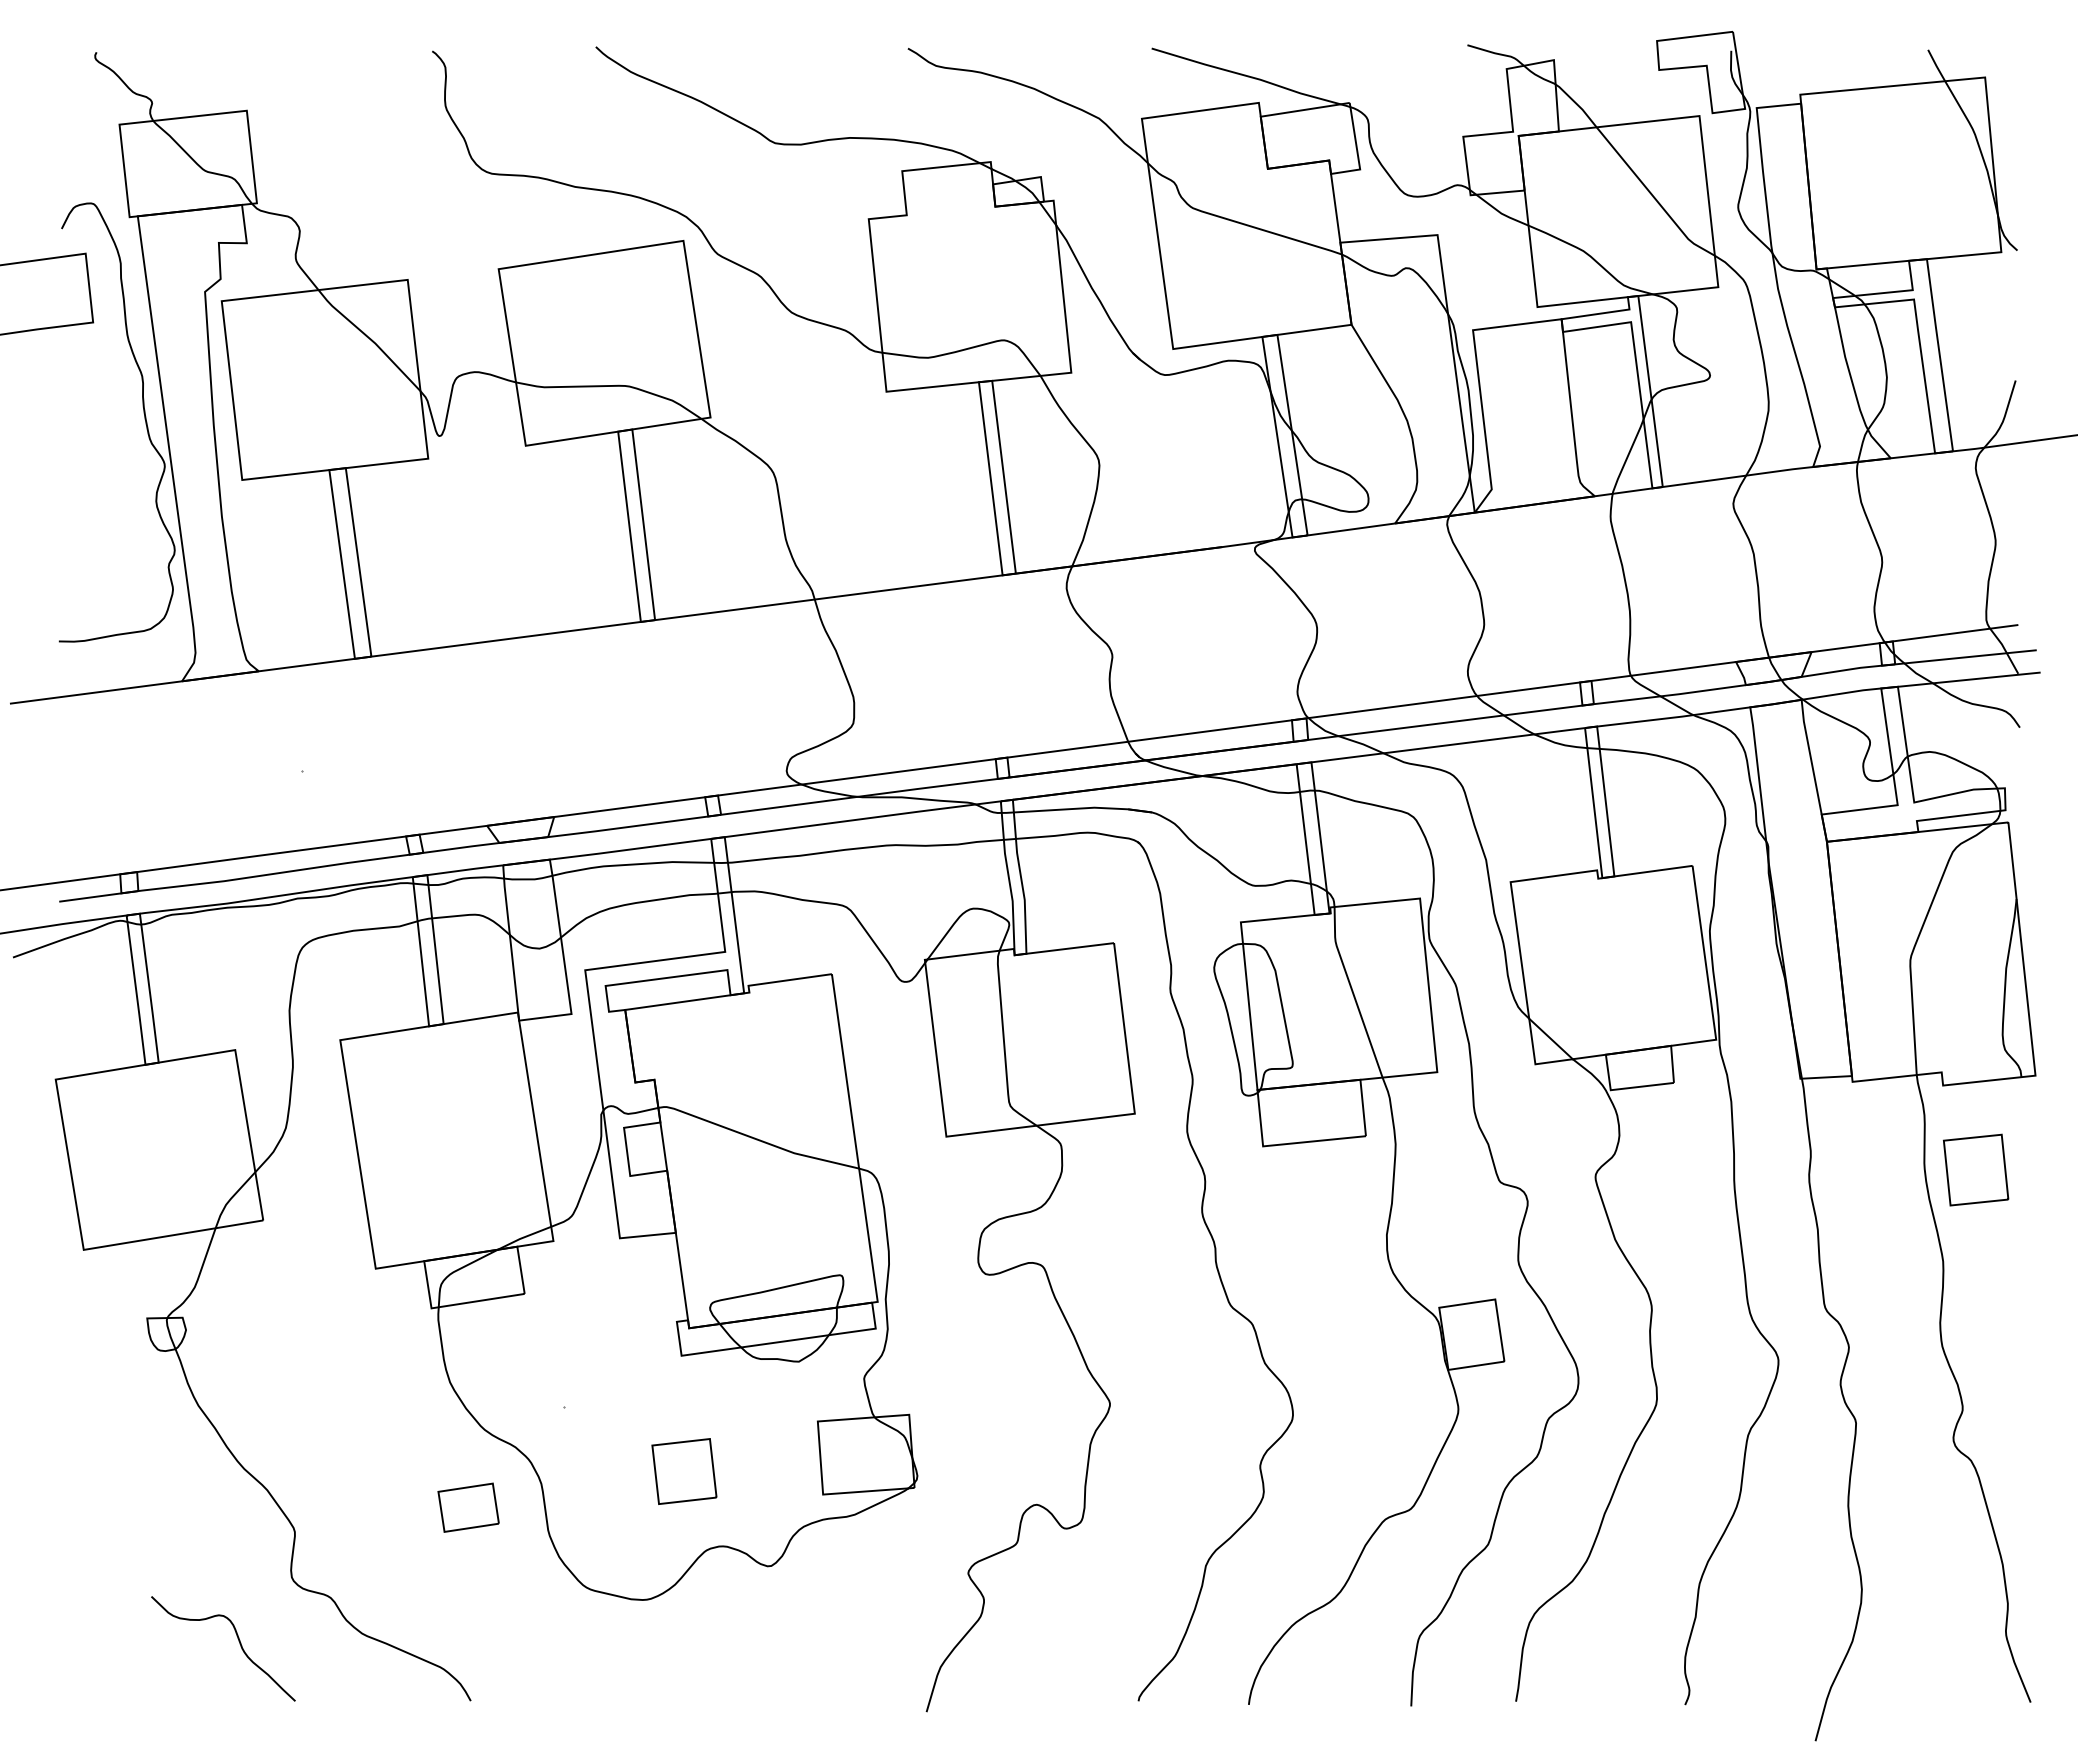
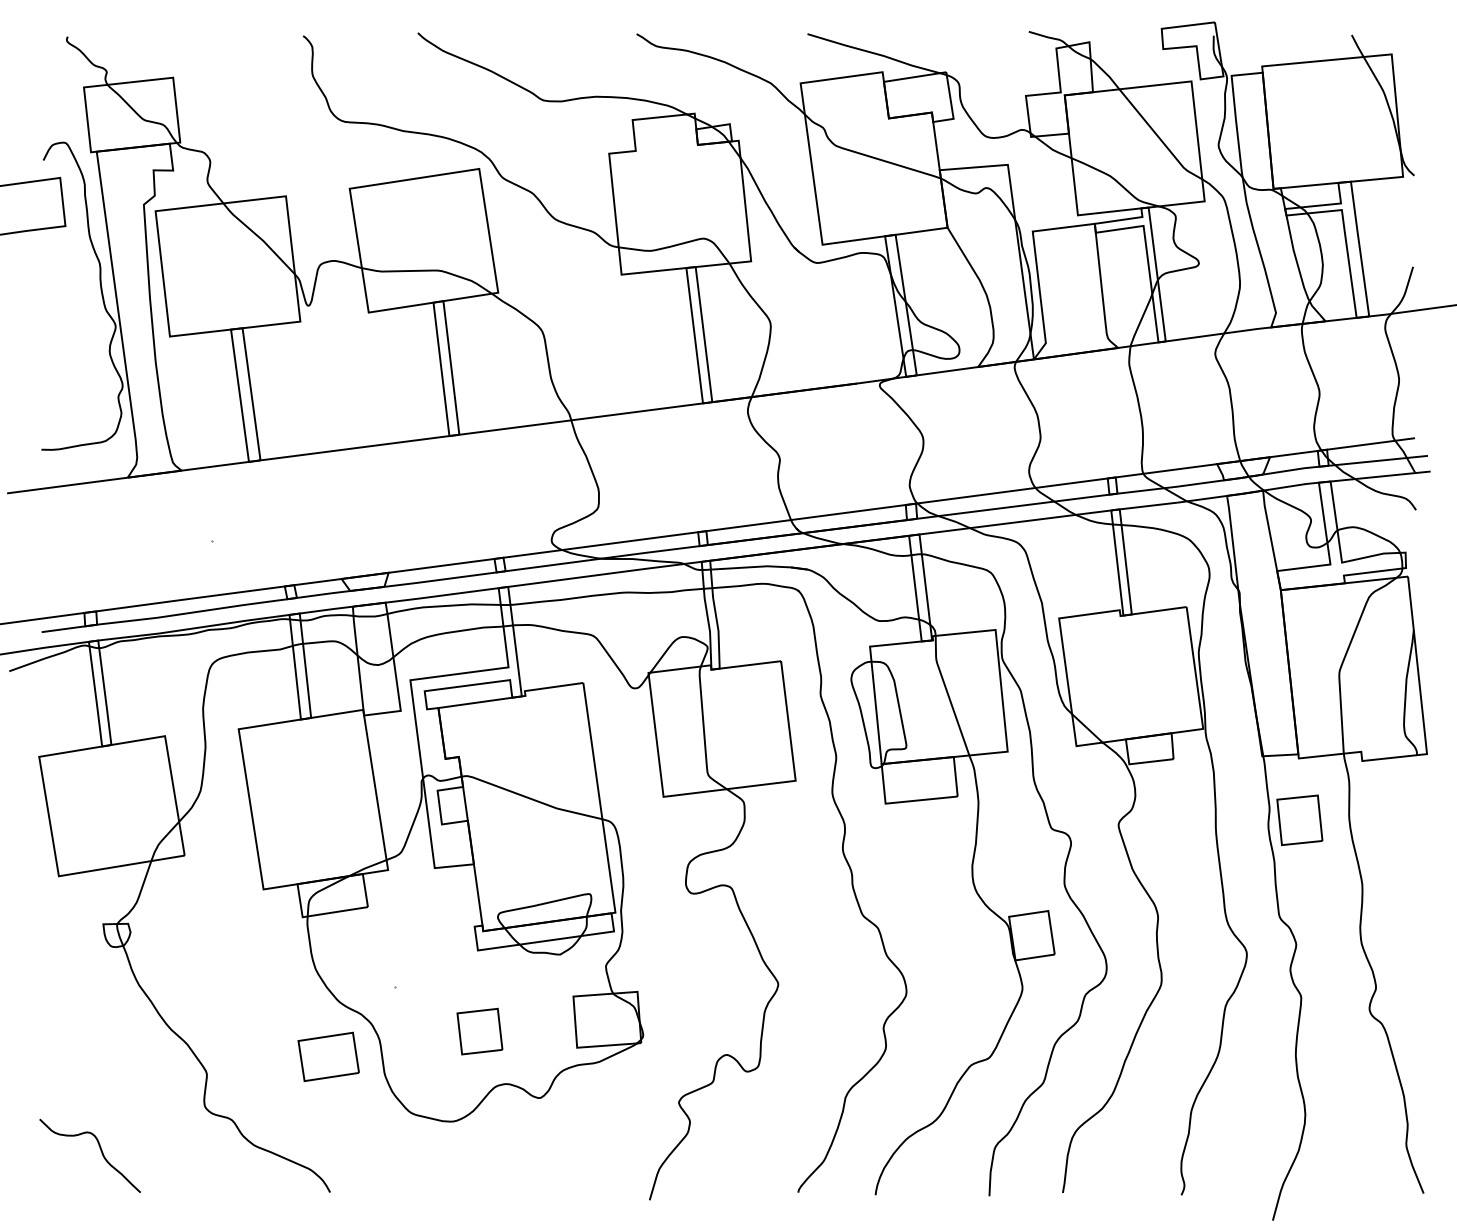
part: (1976, 1169) -> (1300, 819), moved
part: (468, 1507) -> (328, 1056), size x1.43
curve: (239, 1644) -> (101, 1152), moved

